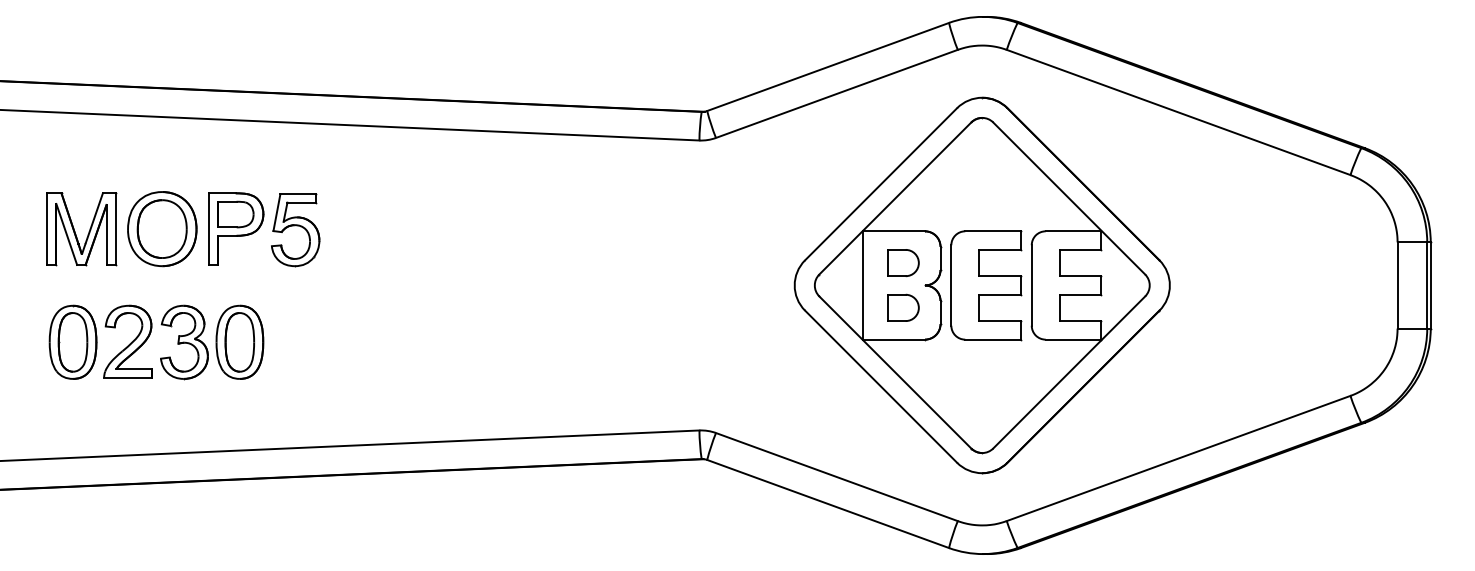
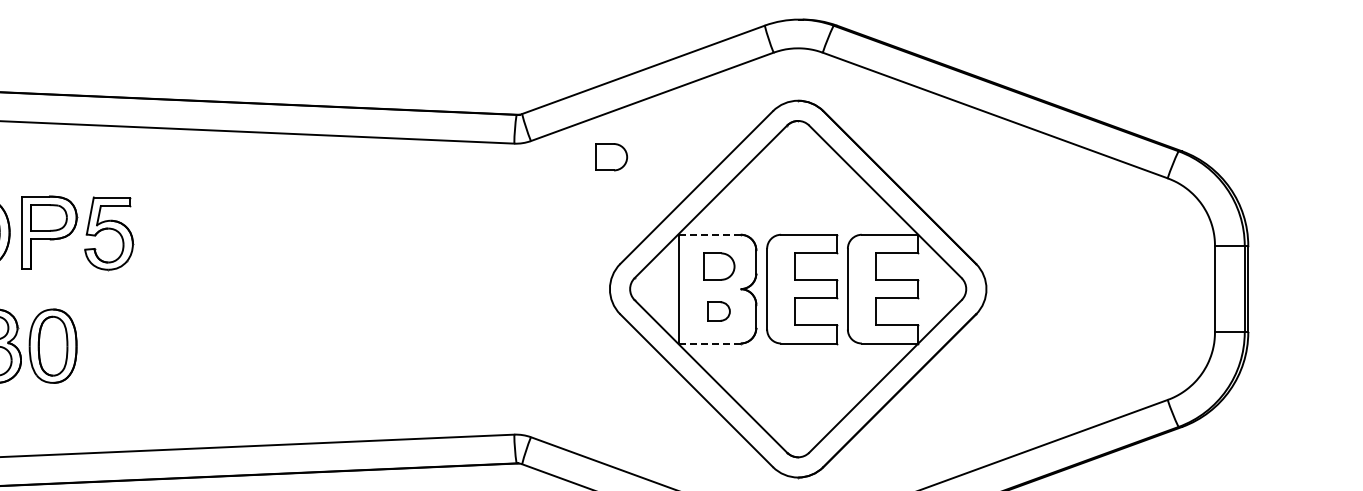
part: (796, 154) -> (611, 157), added
line: (894, 231) -> (710, 234), solid -> dashed
part: (903, 307) -> (719, 311), size x0.7
line: (894, 339) -> (710, 343), solid -> dashed

